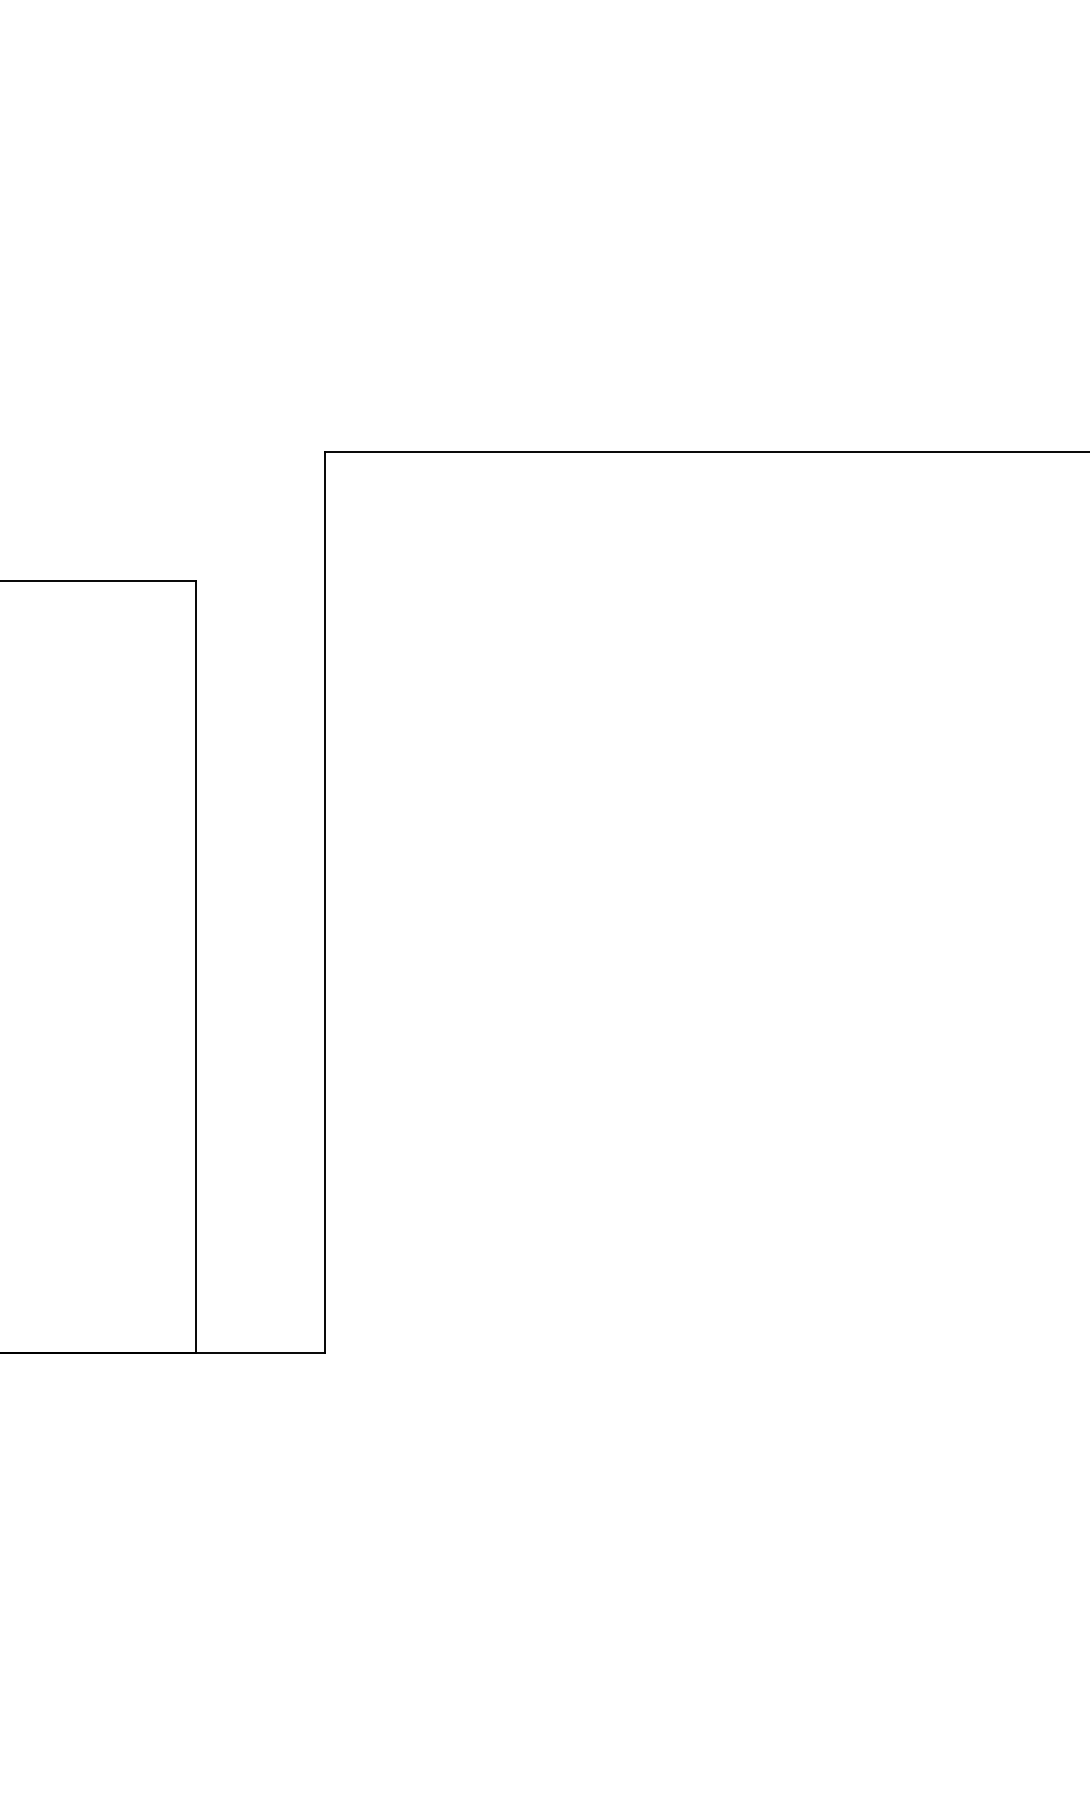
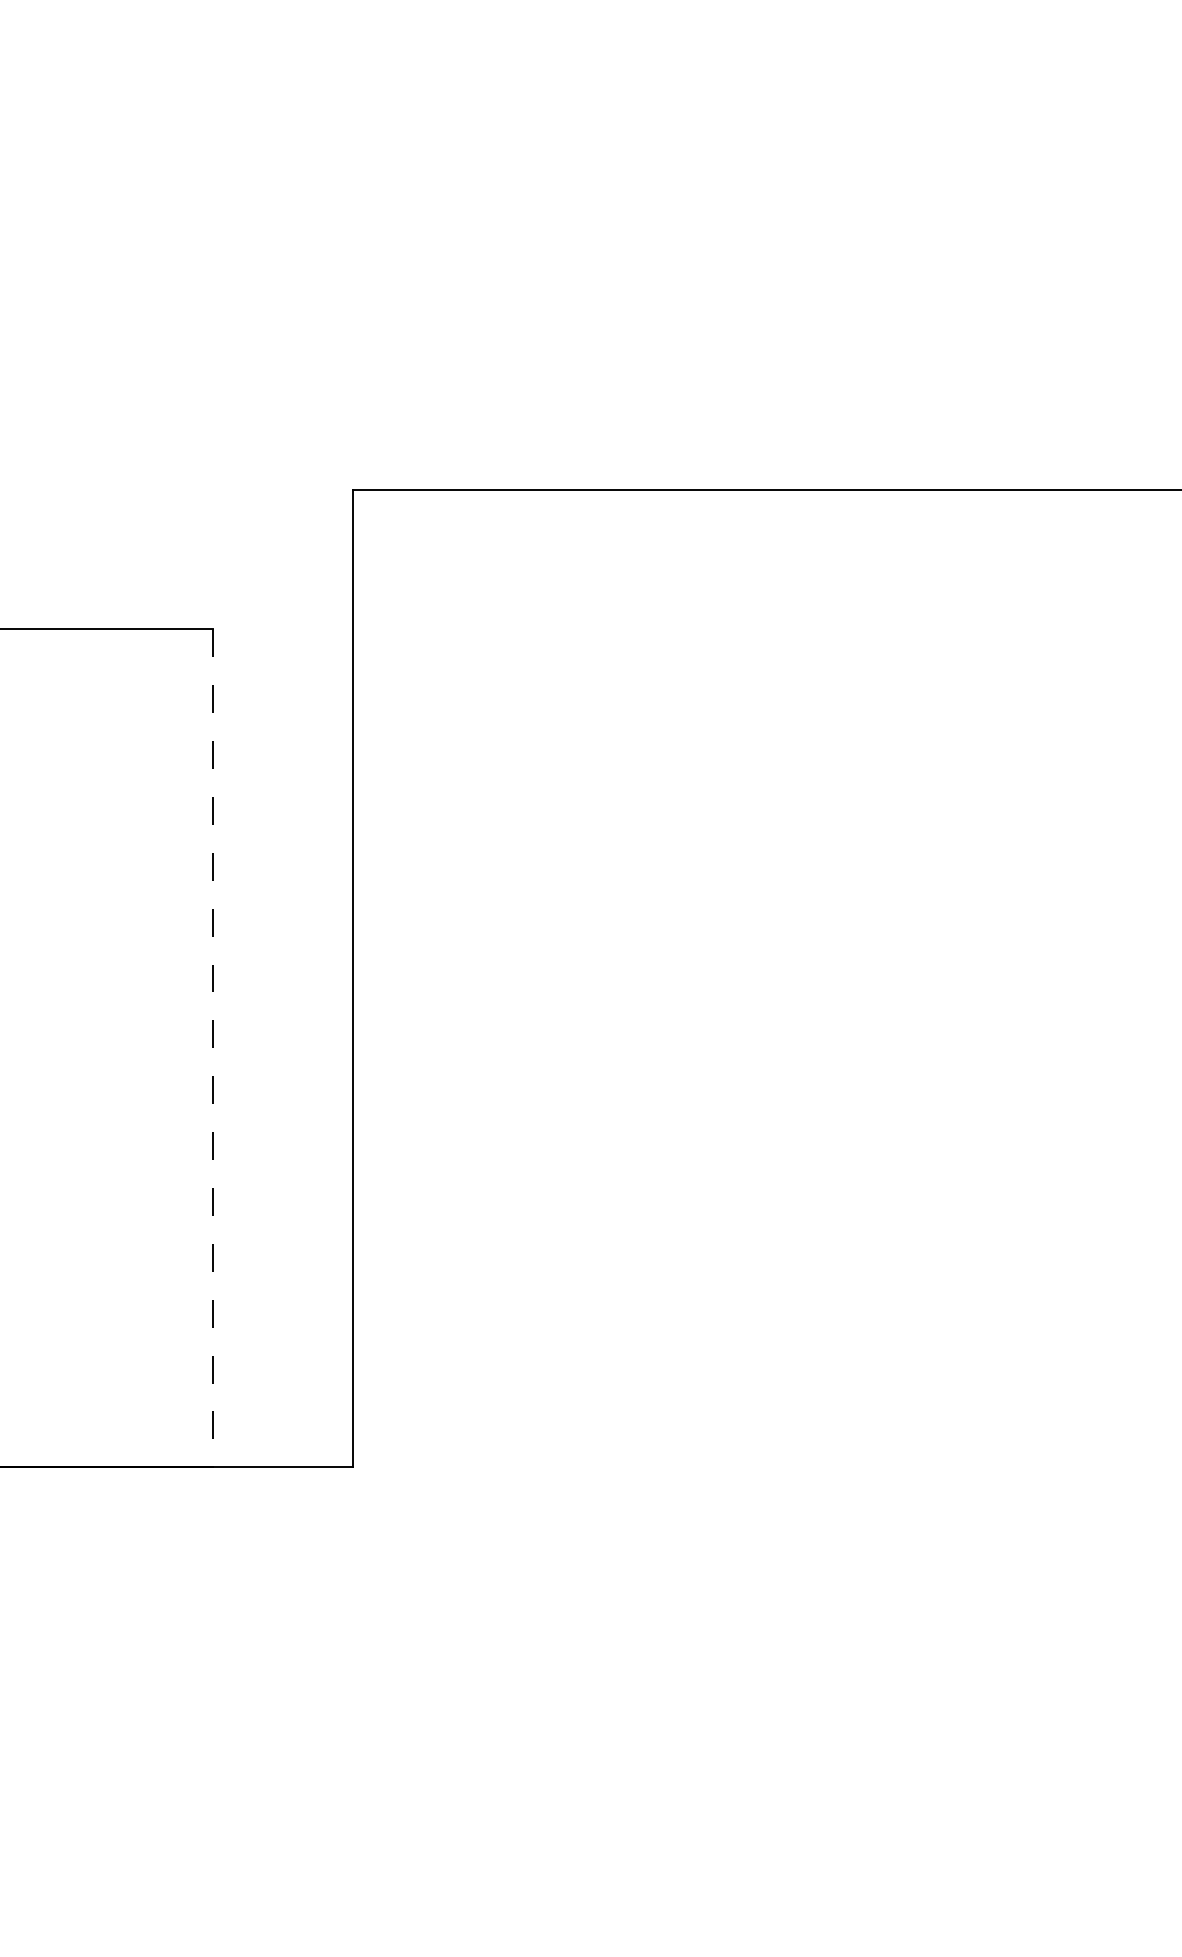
line: (196, 967) -> (213, 1048), solid -> dashed

